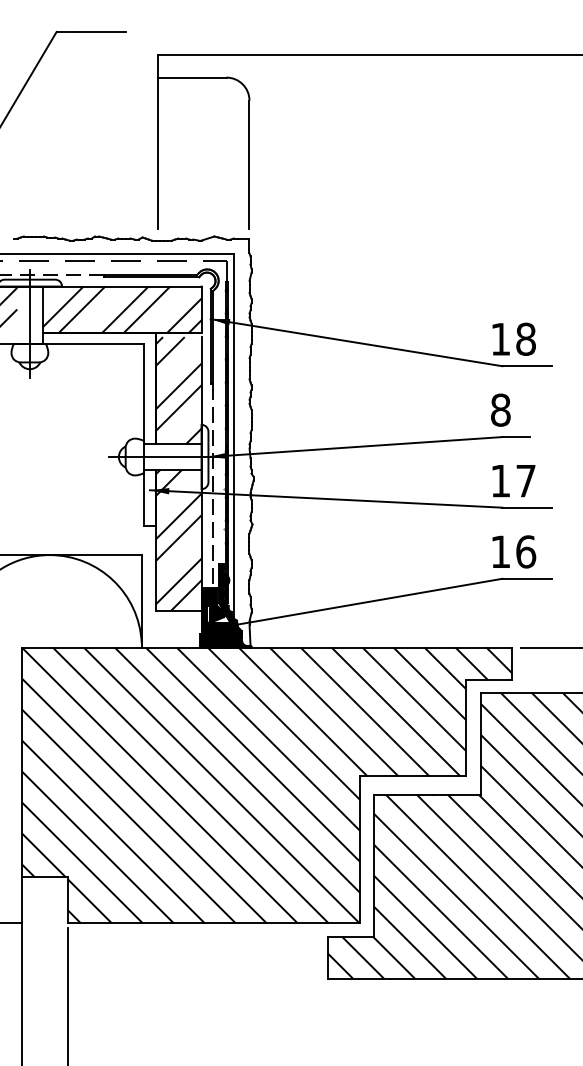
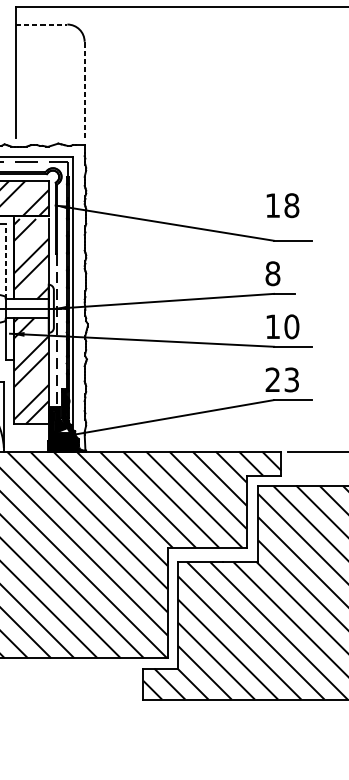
line: (192, 77) -> (41, 24), solid -> dashed
line: (249, 164) -> (84, 89), solid -> dashed
text: (513, 338) -> (282, 205), moved
line: (144, 393) -> (5, 261), solid -> dashed
text: (526, 480) -> (292, 326), 17 -> 10
text: (513, 551) -> (282, 379), 16 -> 23

